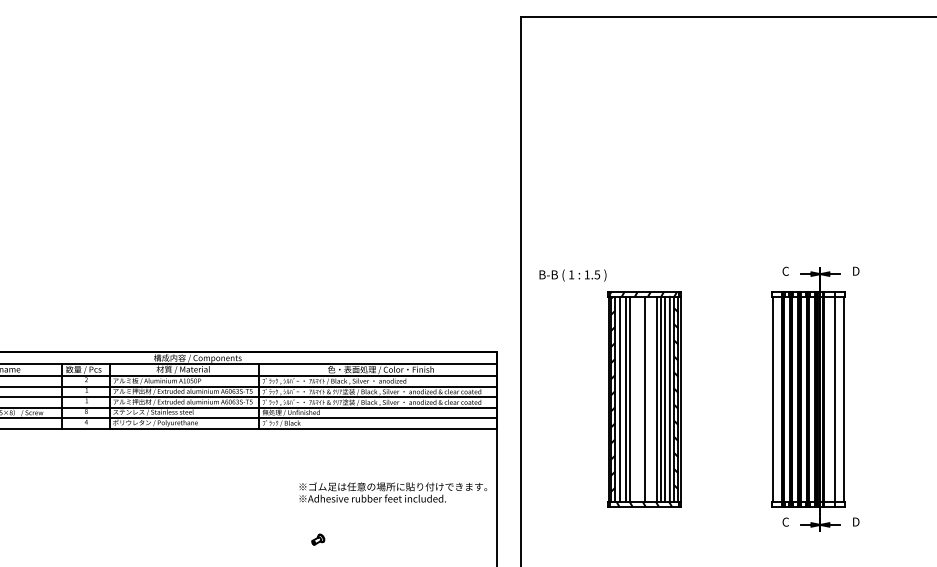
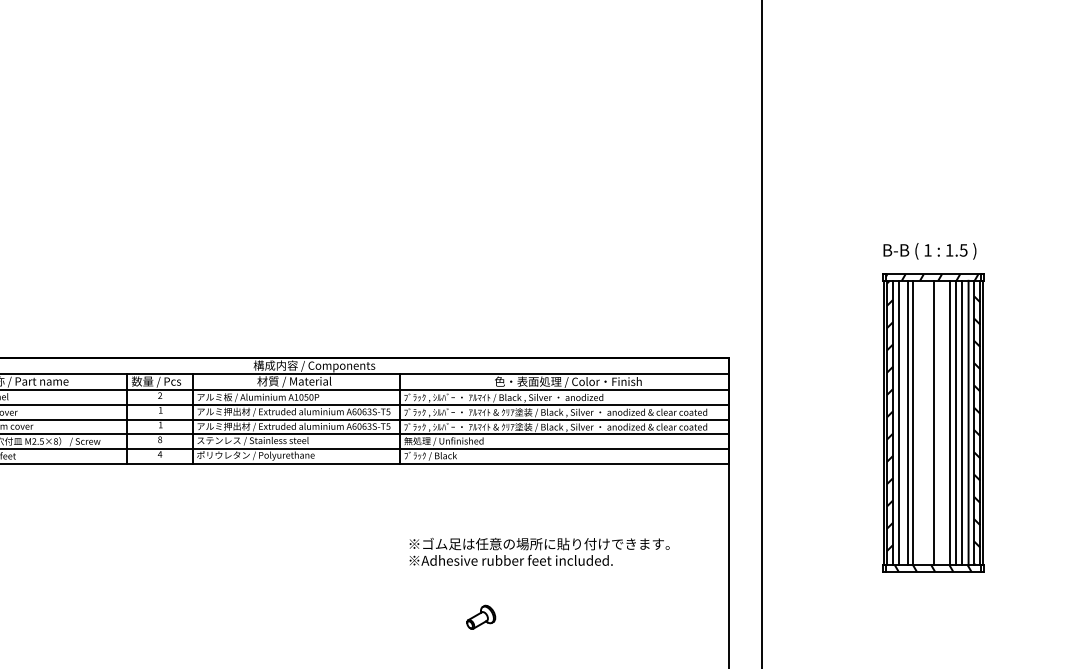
text: (572, 275) -> (929, 251), moved
text: (393, 492) -> (539, 551), moved
part: (318, 539) -> (481, 617), size x1.67

